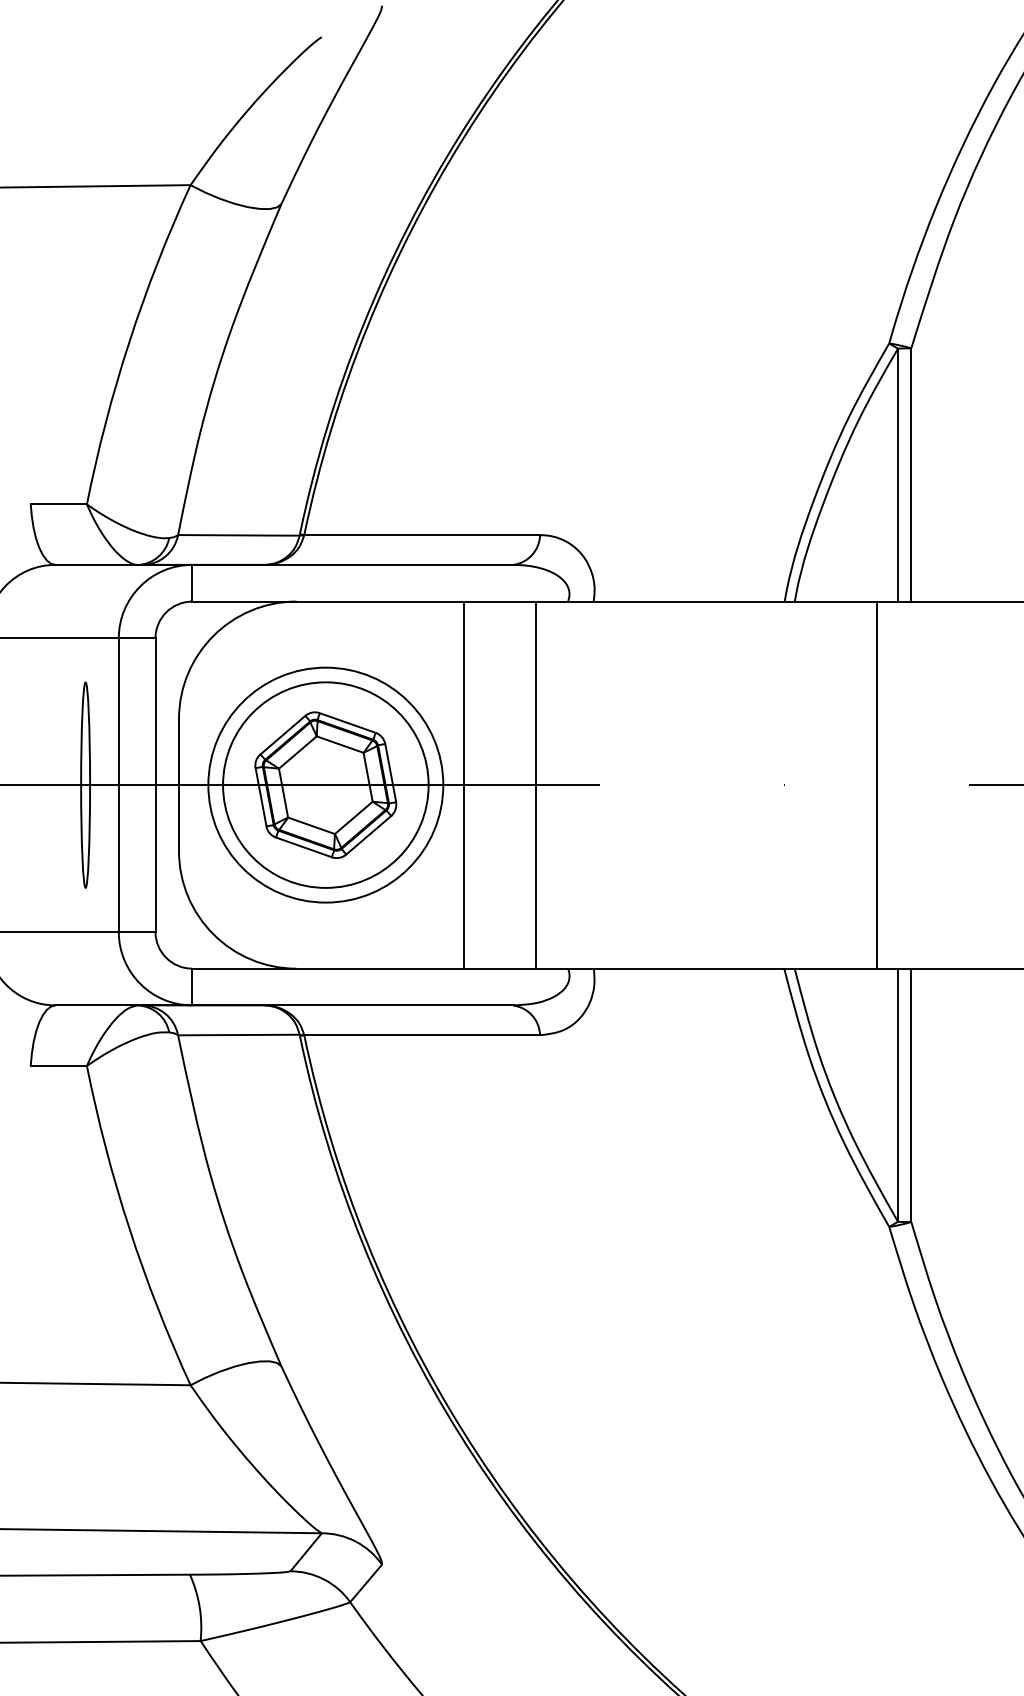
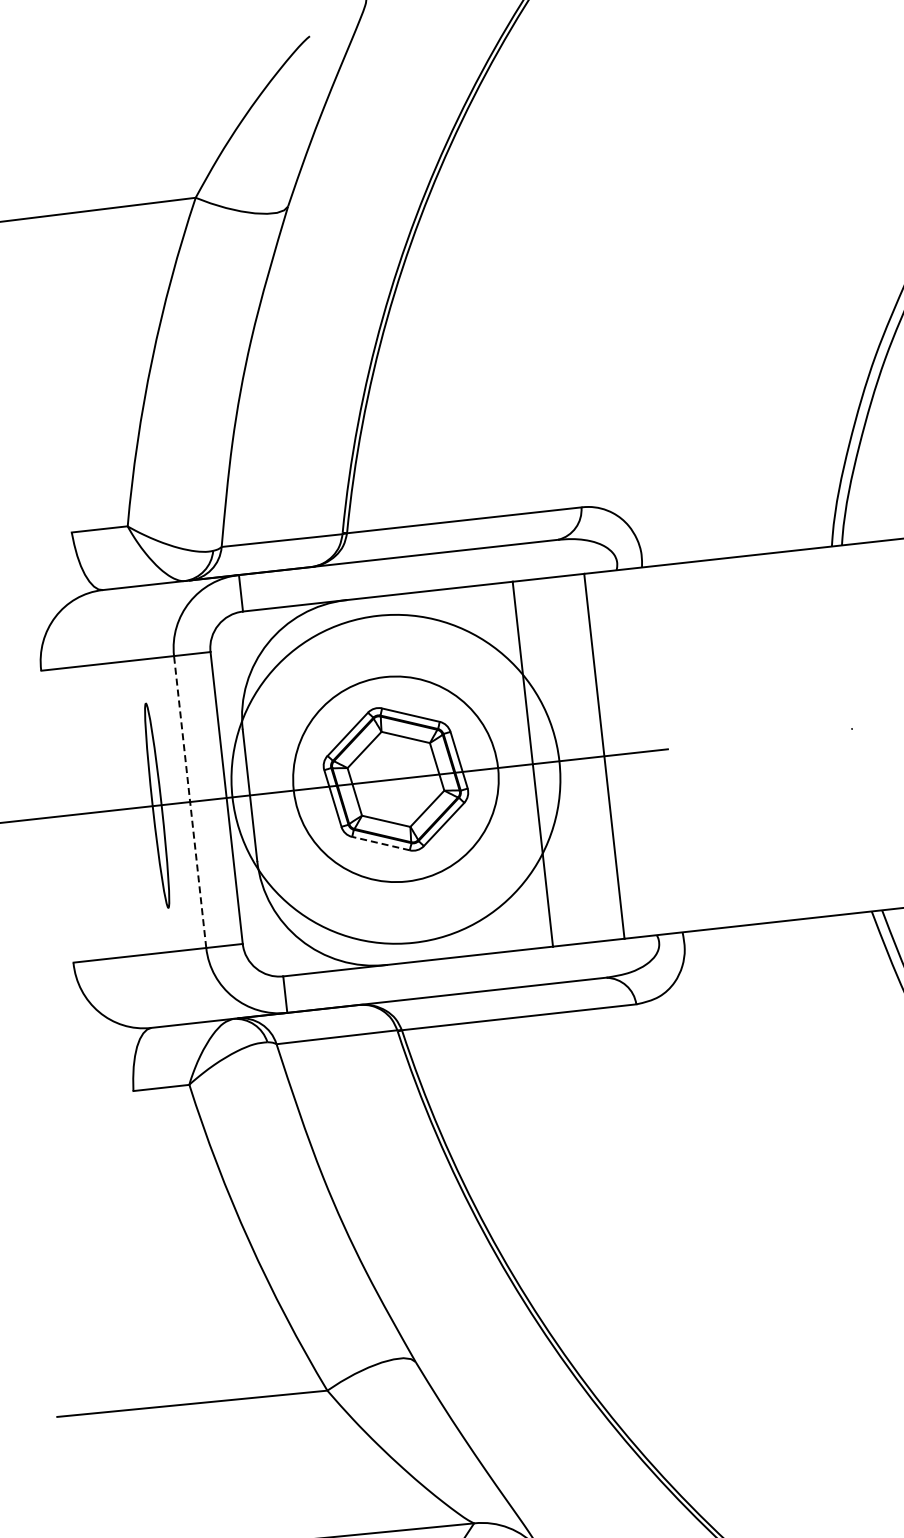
circle: (325, 784) -> (395, 778), size x1.4
line: (118, 785) -> (189, 802), solid -> dashed
line: (303, 847) -> (380, 843), solid -> dashed

